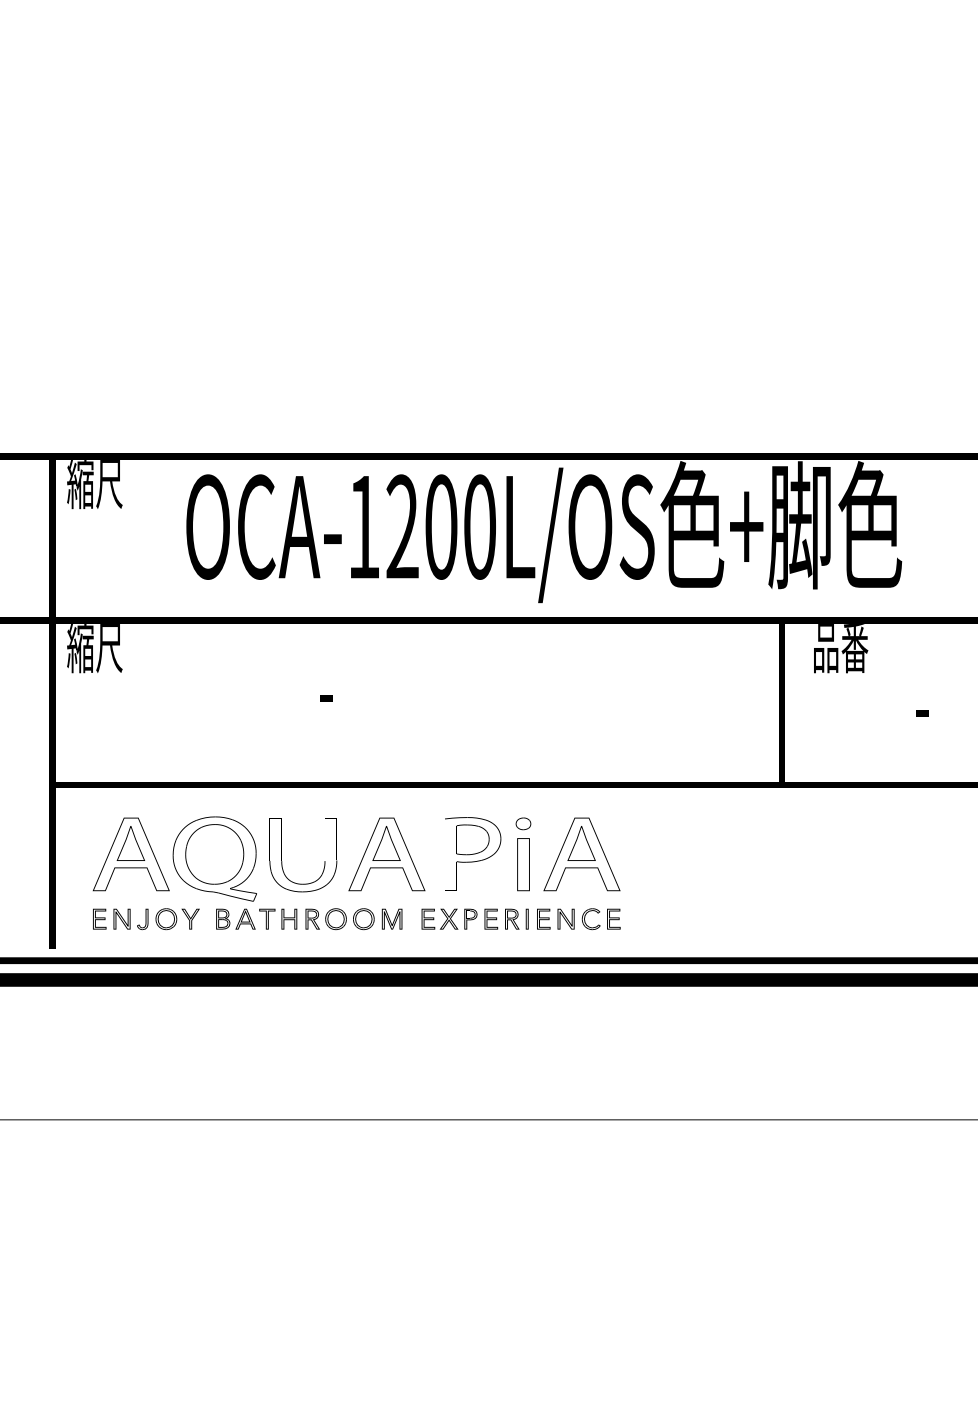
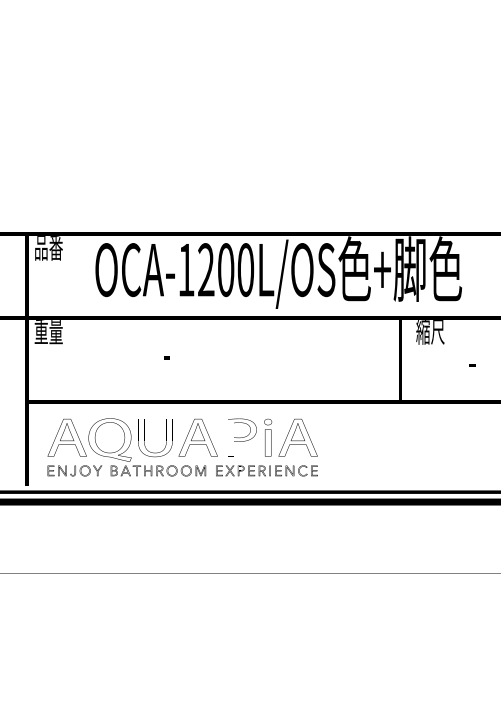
text: (94, 485) -> (48, 248), 縮尺 -> 品番
text: (94, 649) -> (48, 332), 縮尺 -> 重量
text: (840, 649) -> (430, 332), 品番 -> 縮尺

